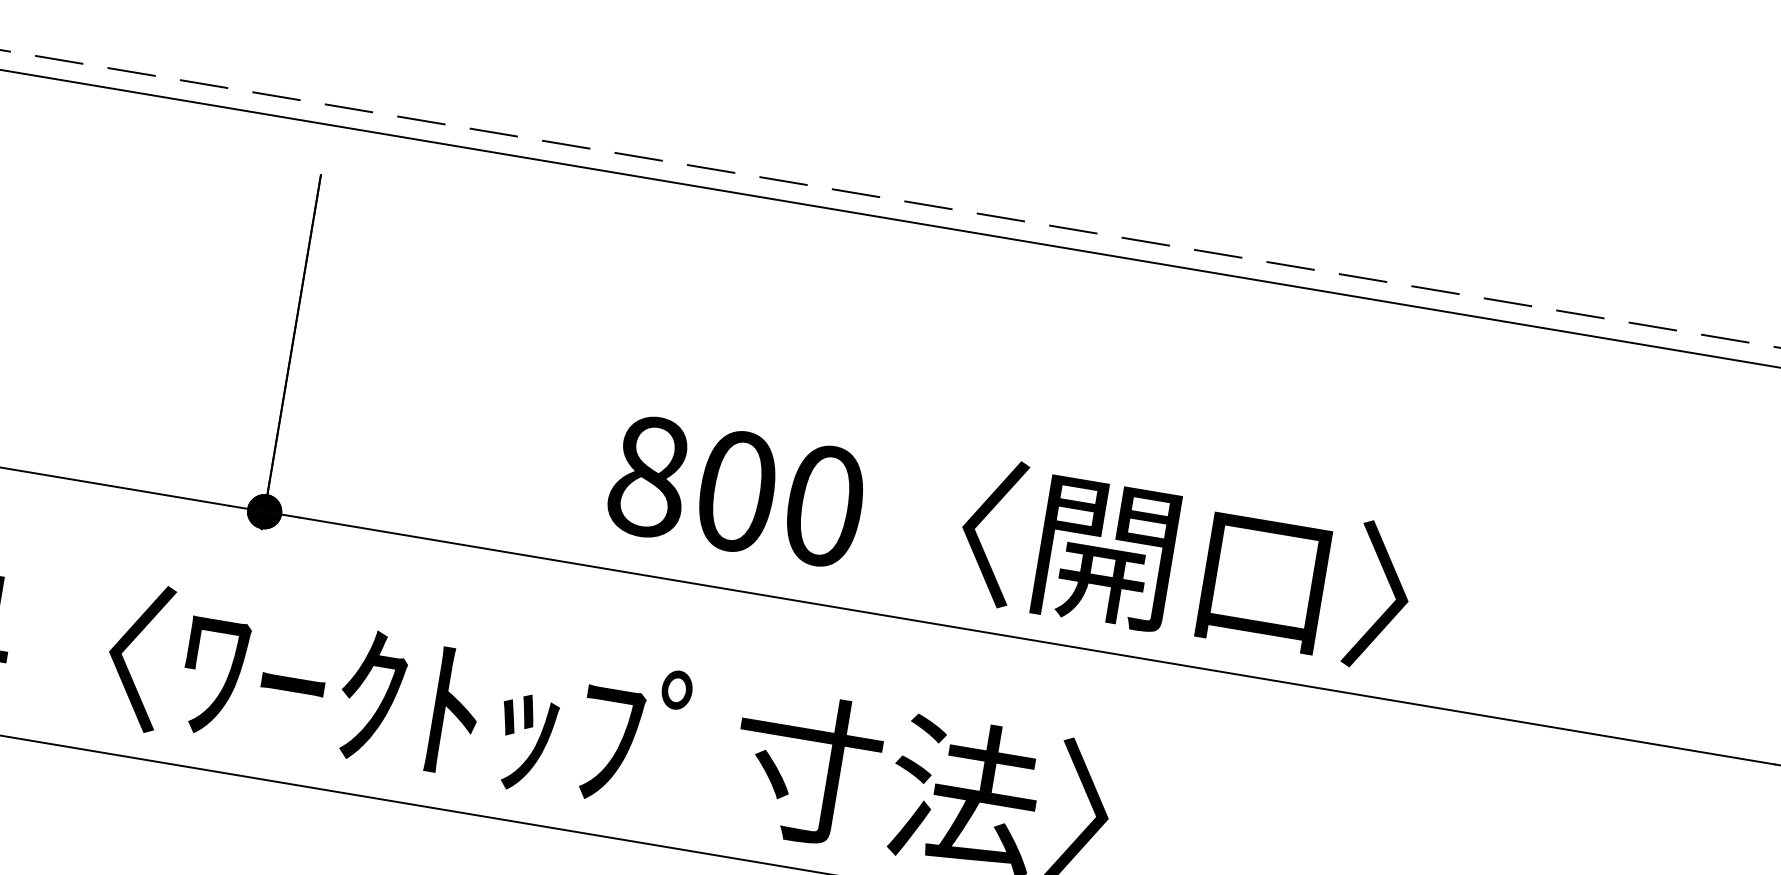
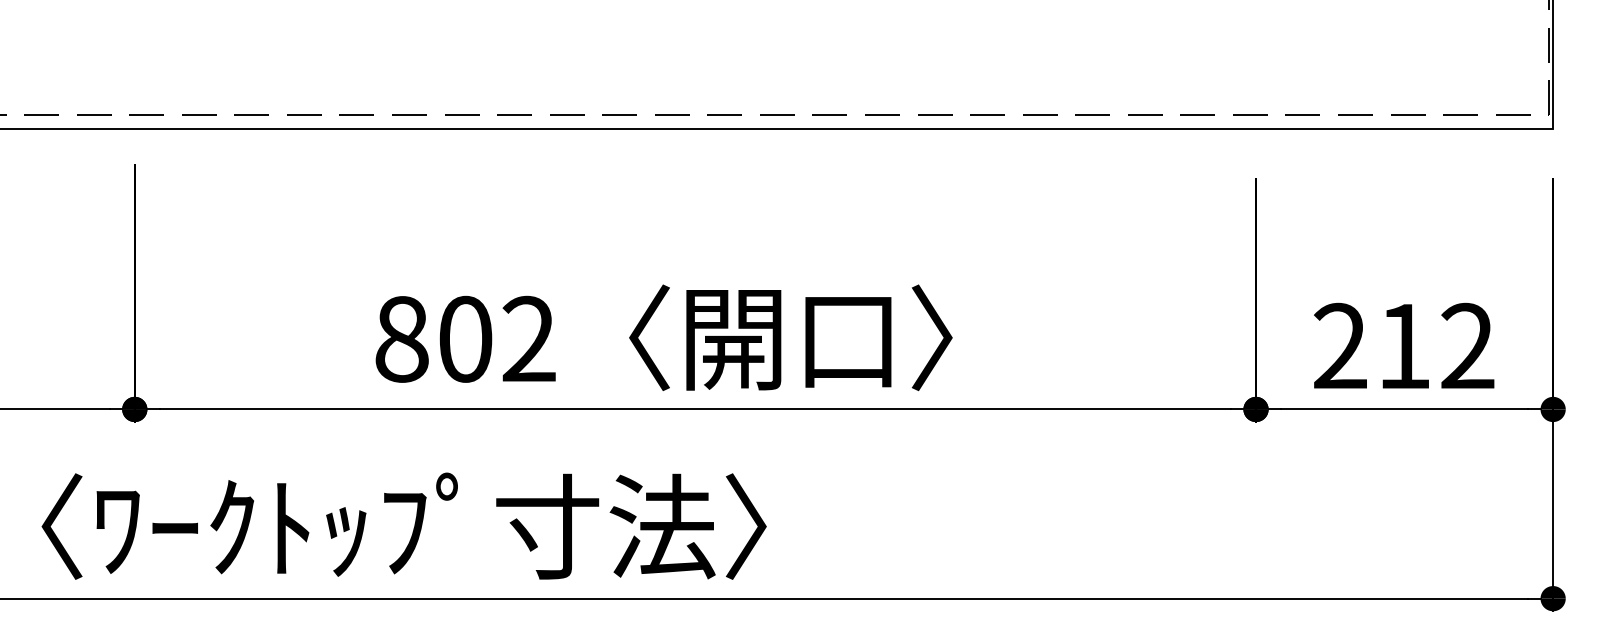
text: (823, 504) -> (528, 338), 800 -> 802

